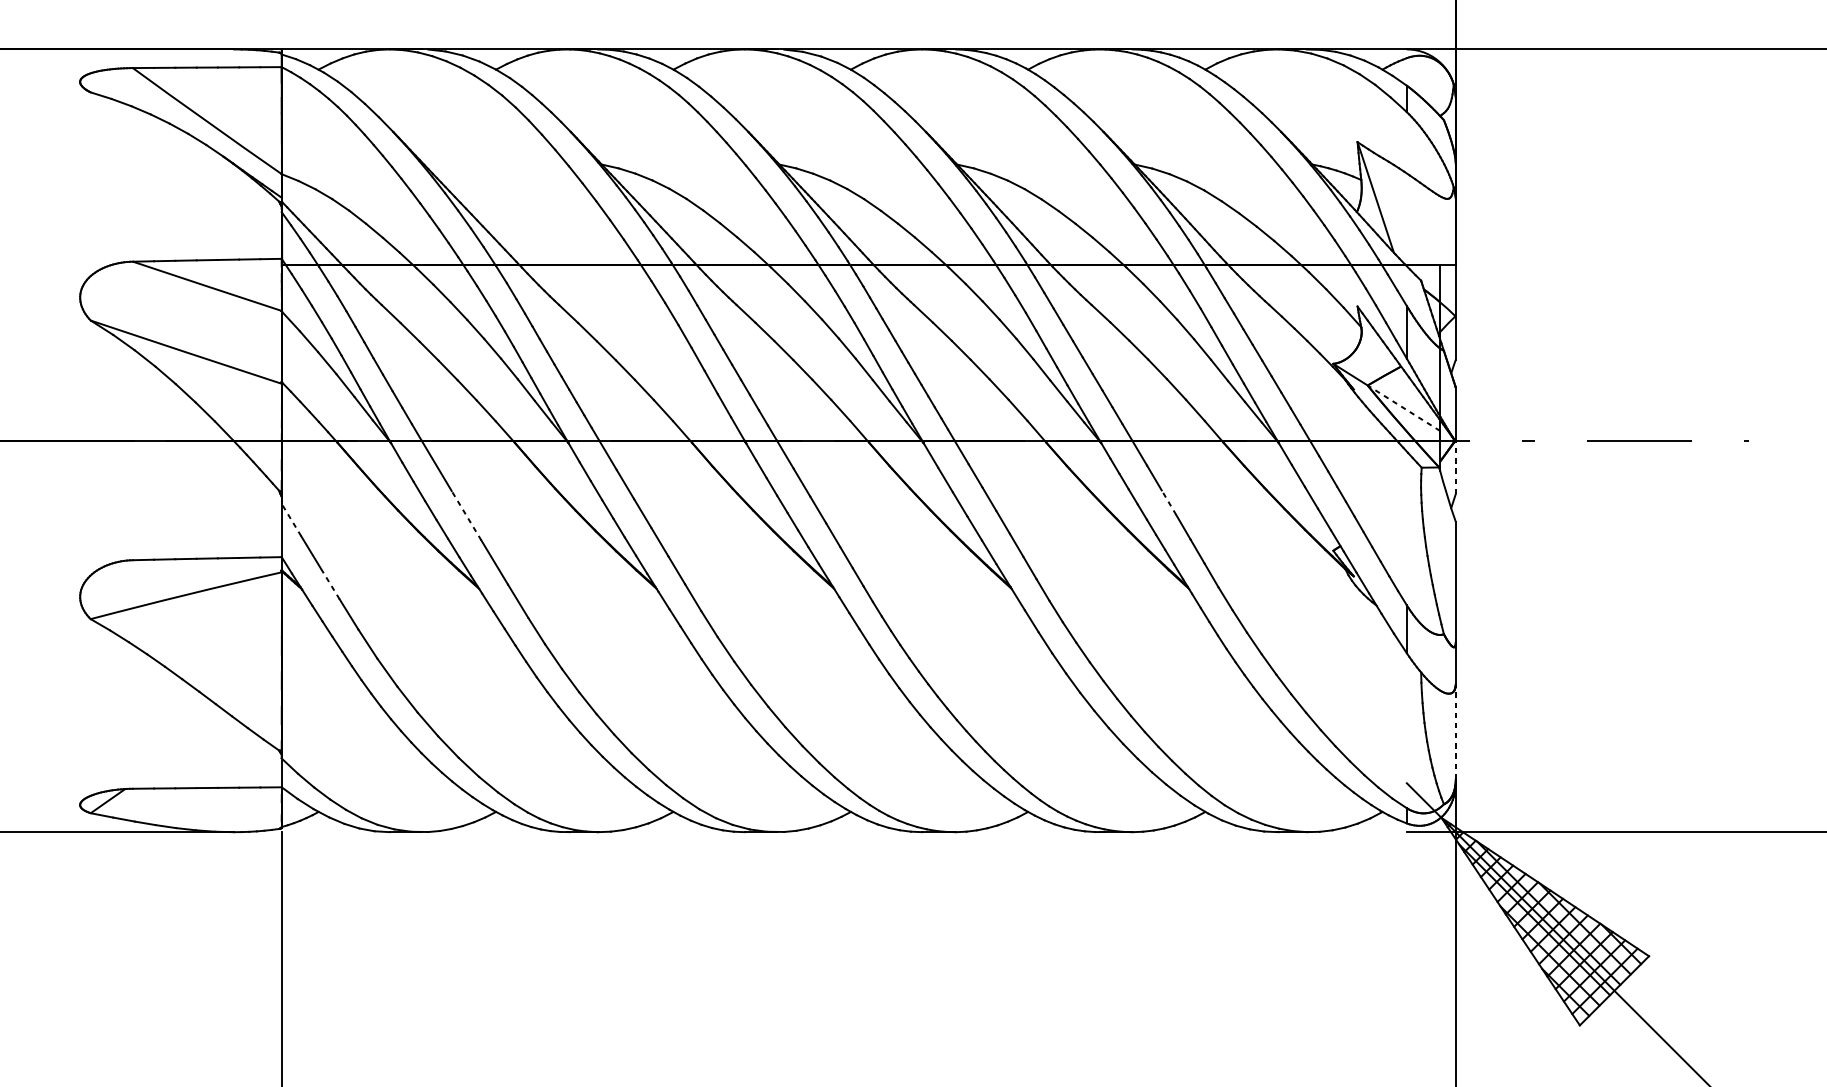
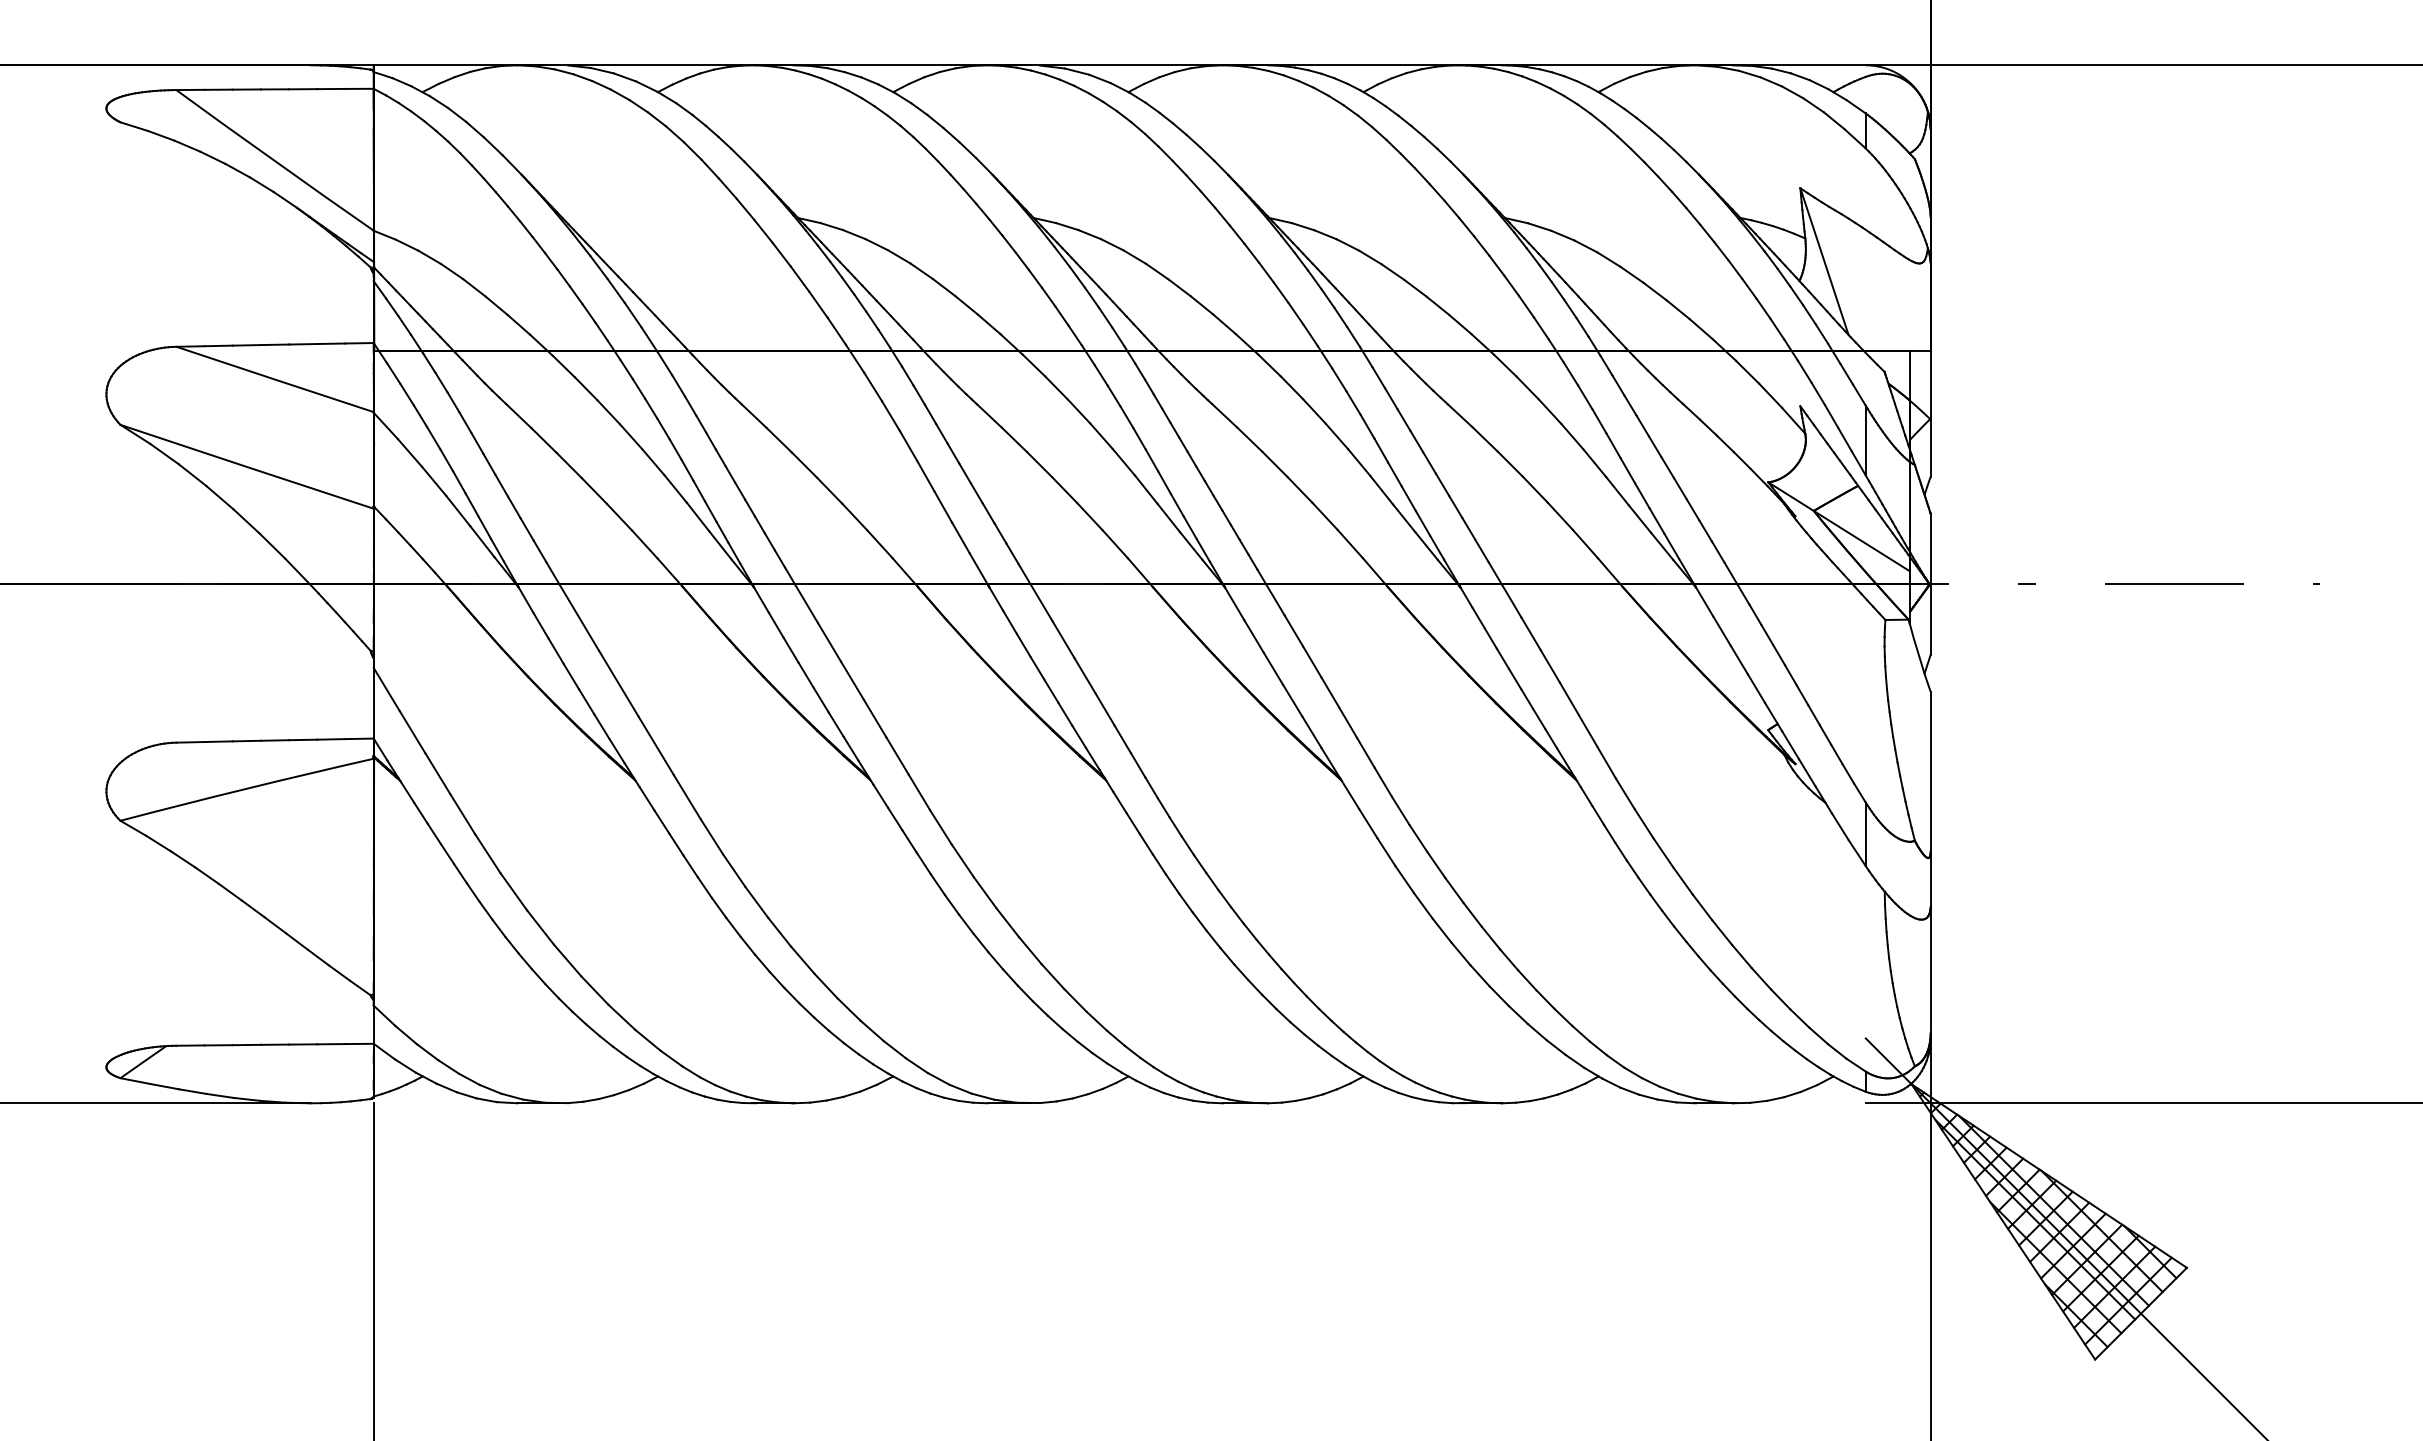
line: (1403, 408) -> (1861, 541), dashed -> solid
line: (1455, 468) -> (1930, 620), dashed -> solid
line: (1169, 502) -> (1550, 666), dashed -> solid
line: (466, 515) -> (618, 683), dashed -> solid
line: (291, 519) -> (386, 688), dashed -> solid
line: (329, 583) -> (437, 773), dashed -> solid
line: (1455, 731) -> (1930, 969), dashed -> solid

